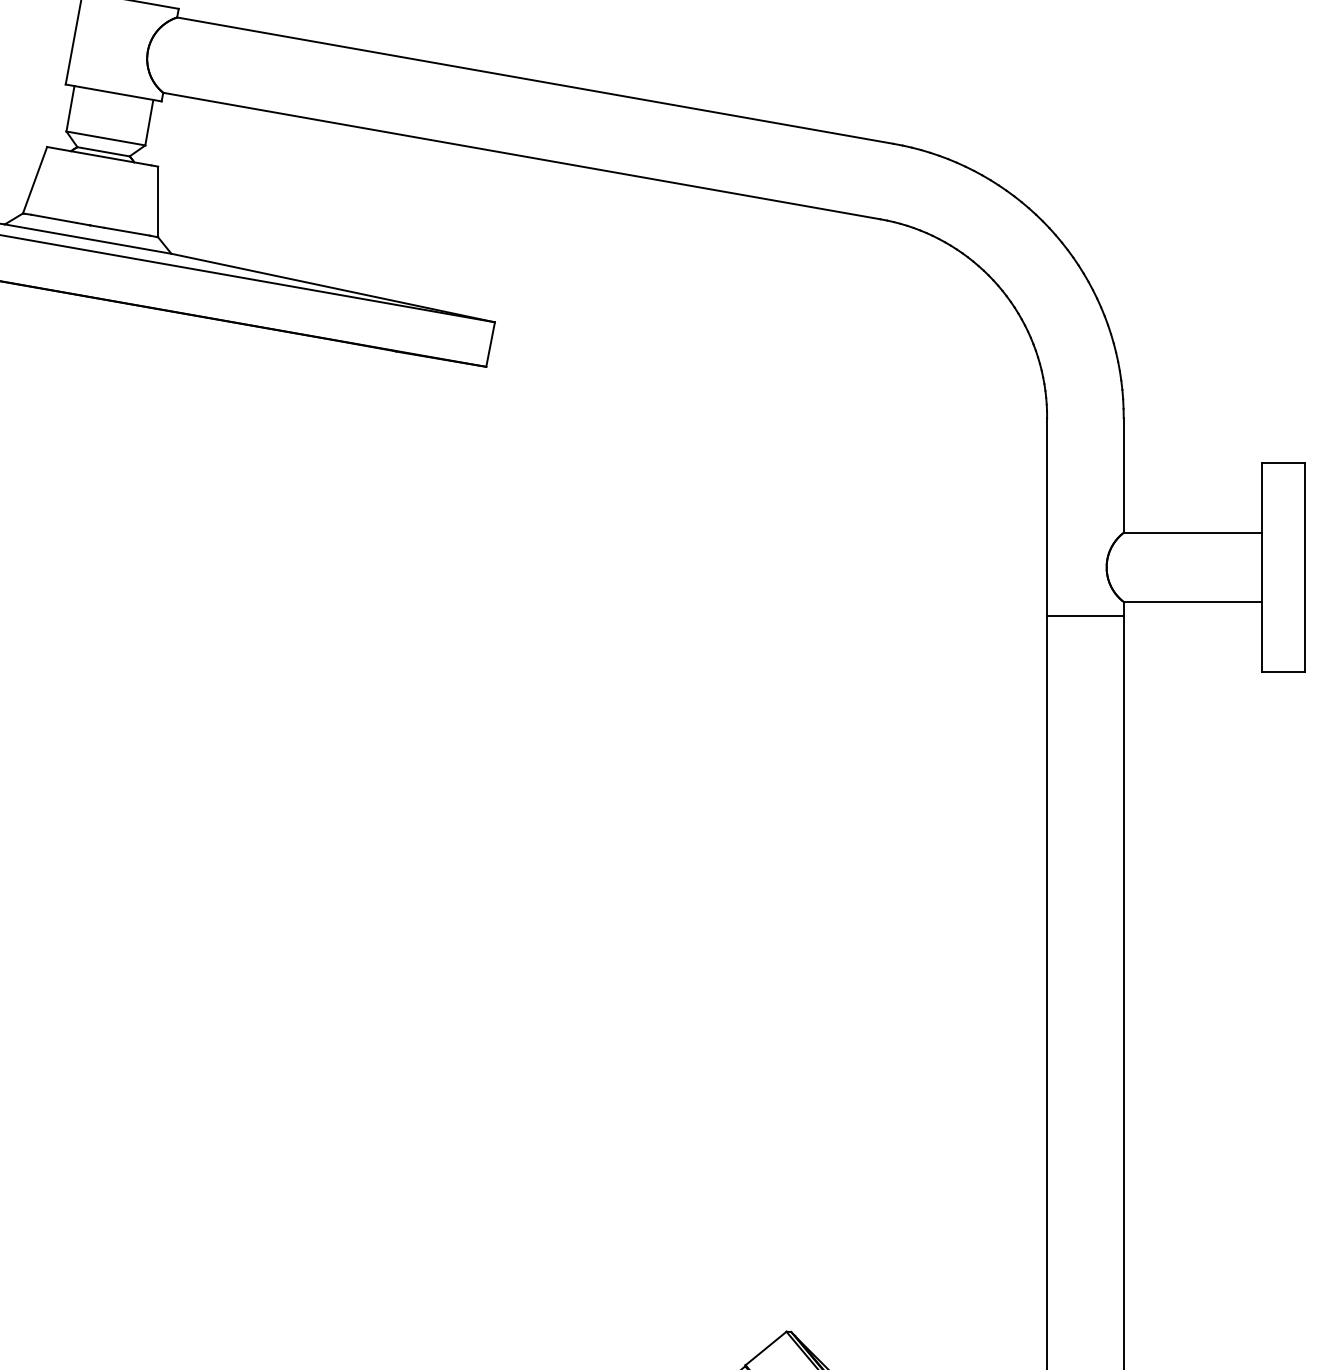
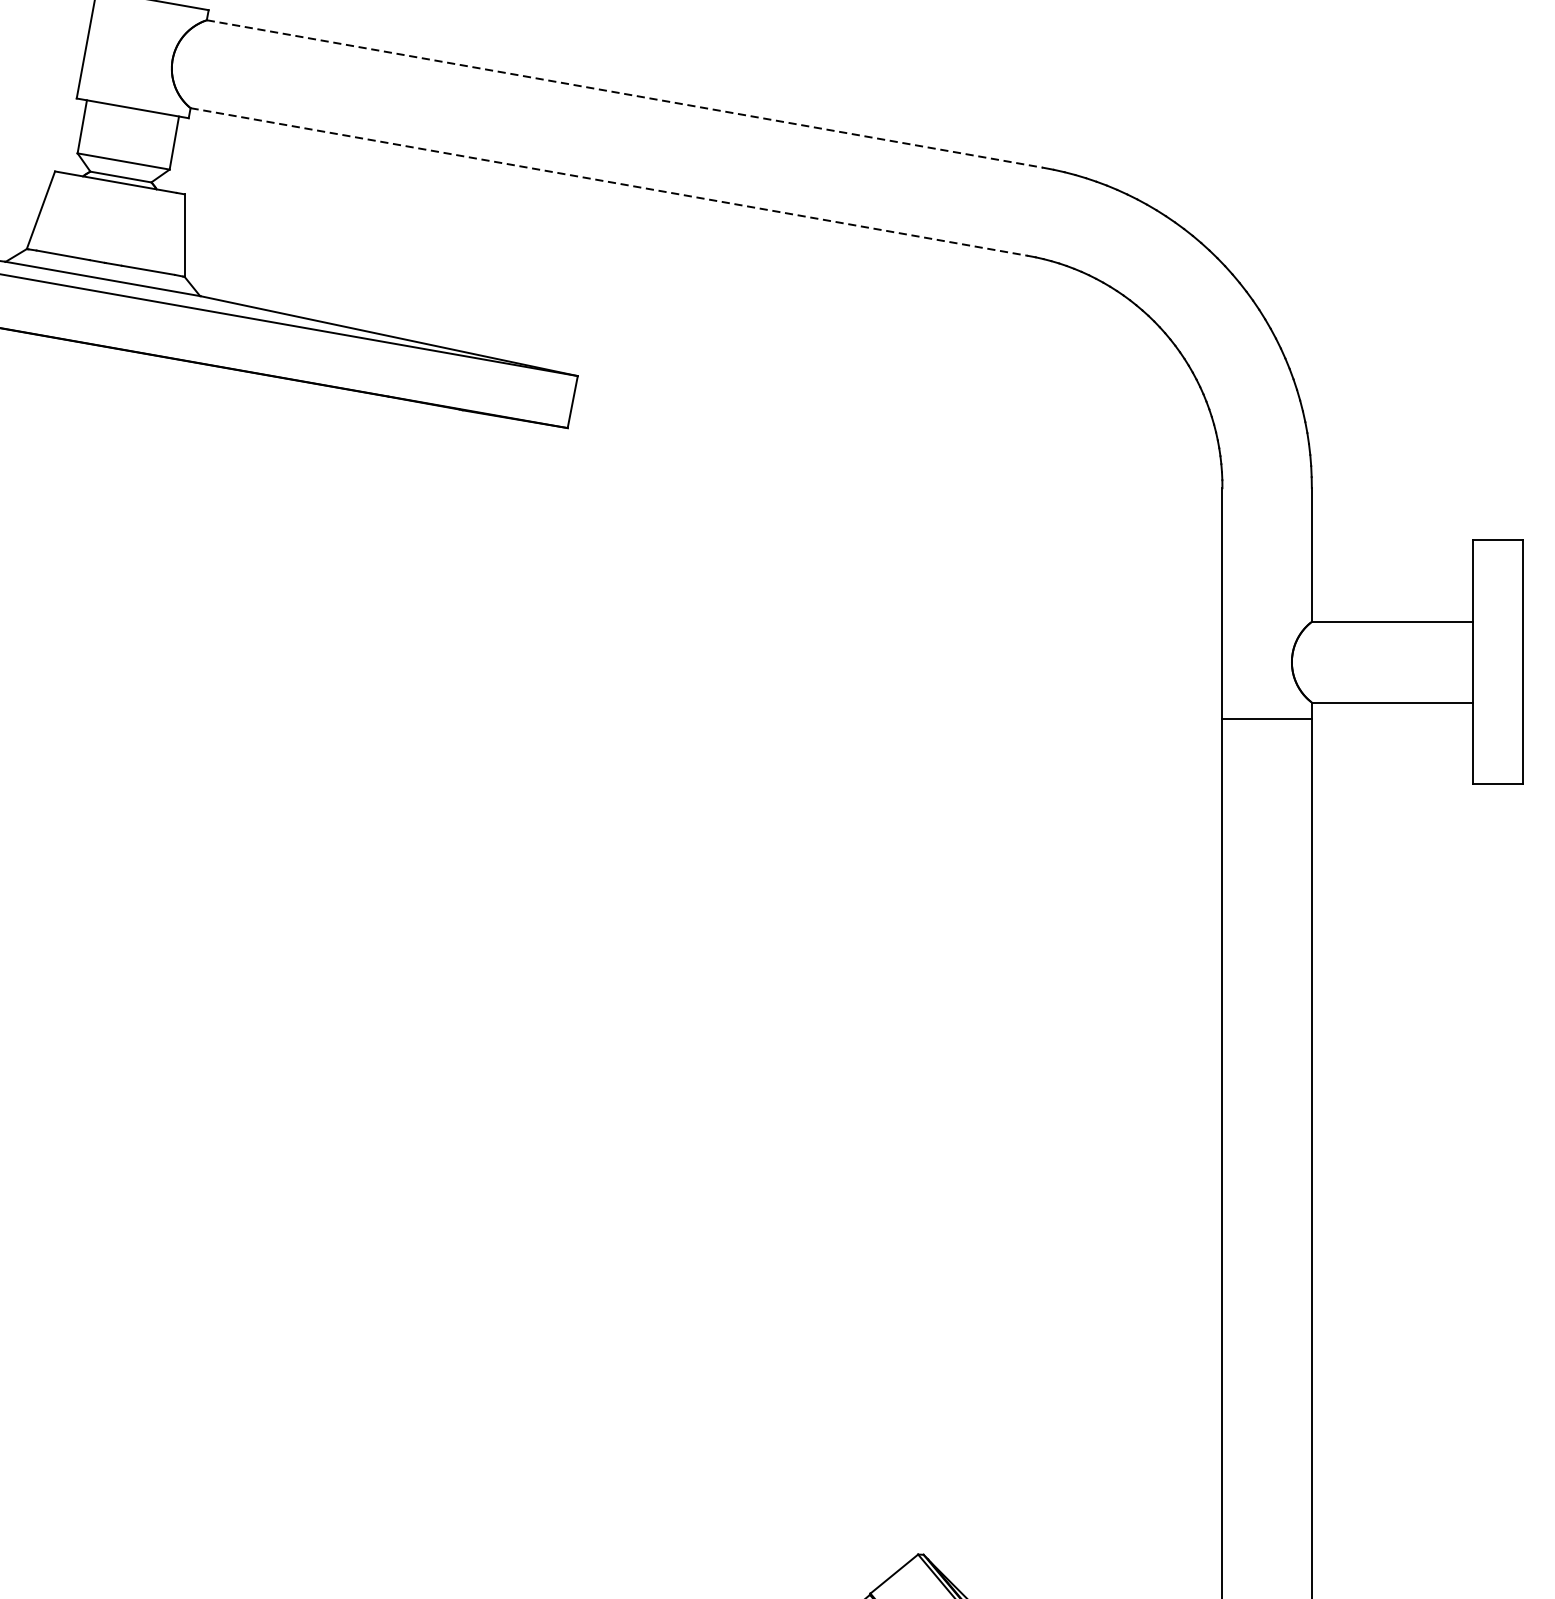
line: (535, 80) -> (625, 93), solid -> dashed
line: (522, 156) -> (609, 182), solid -> dashed

